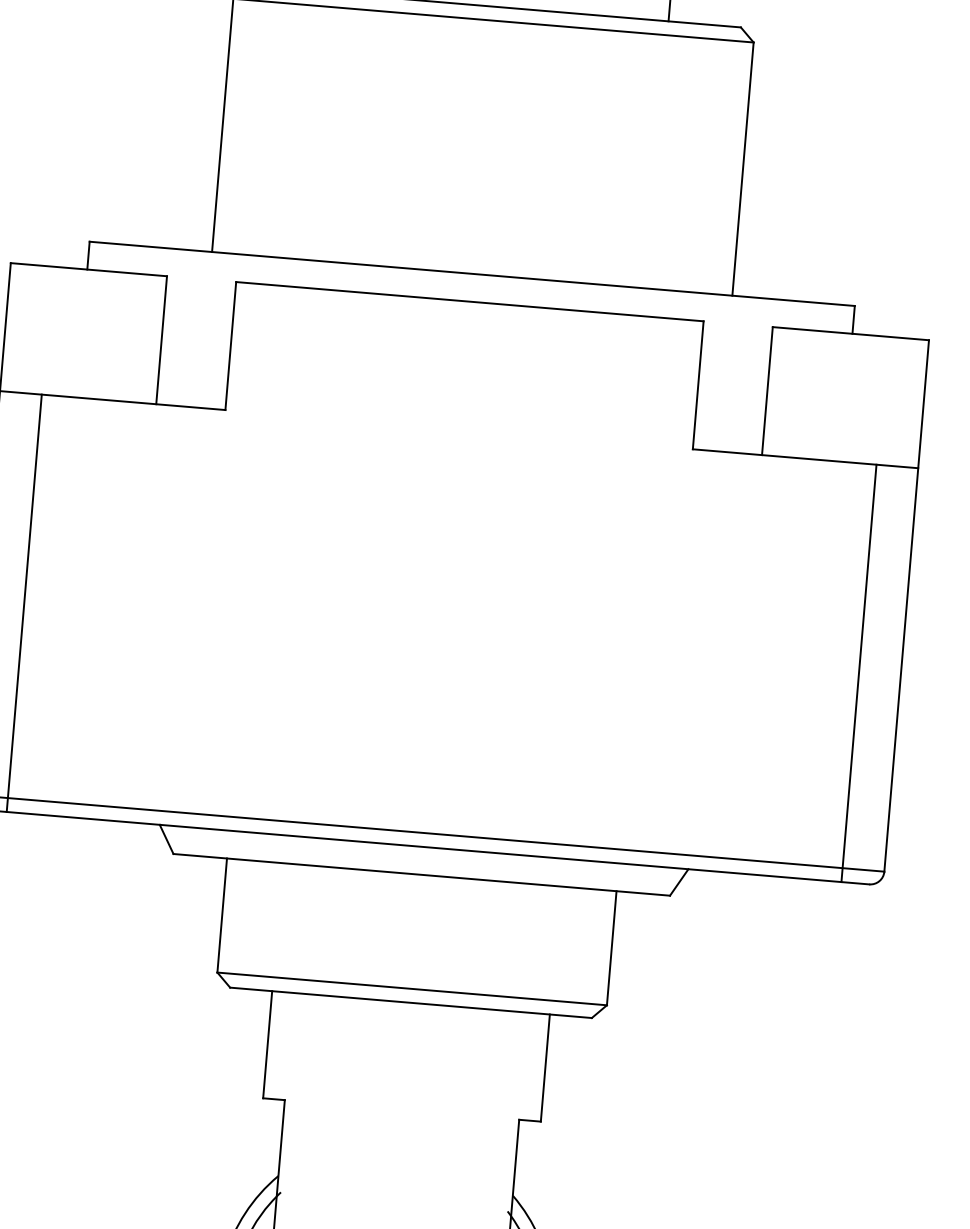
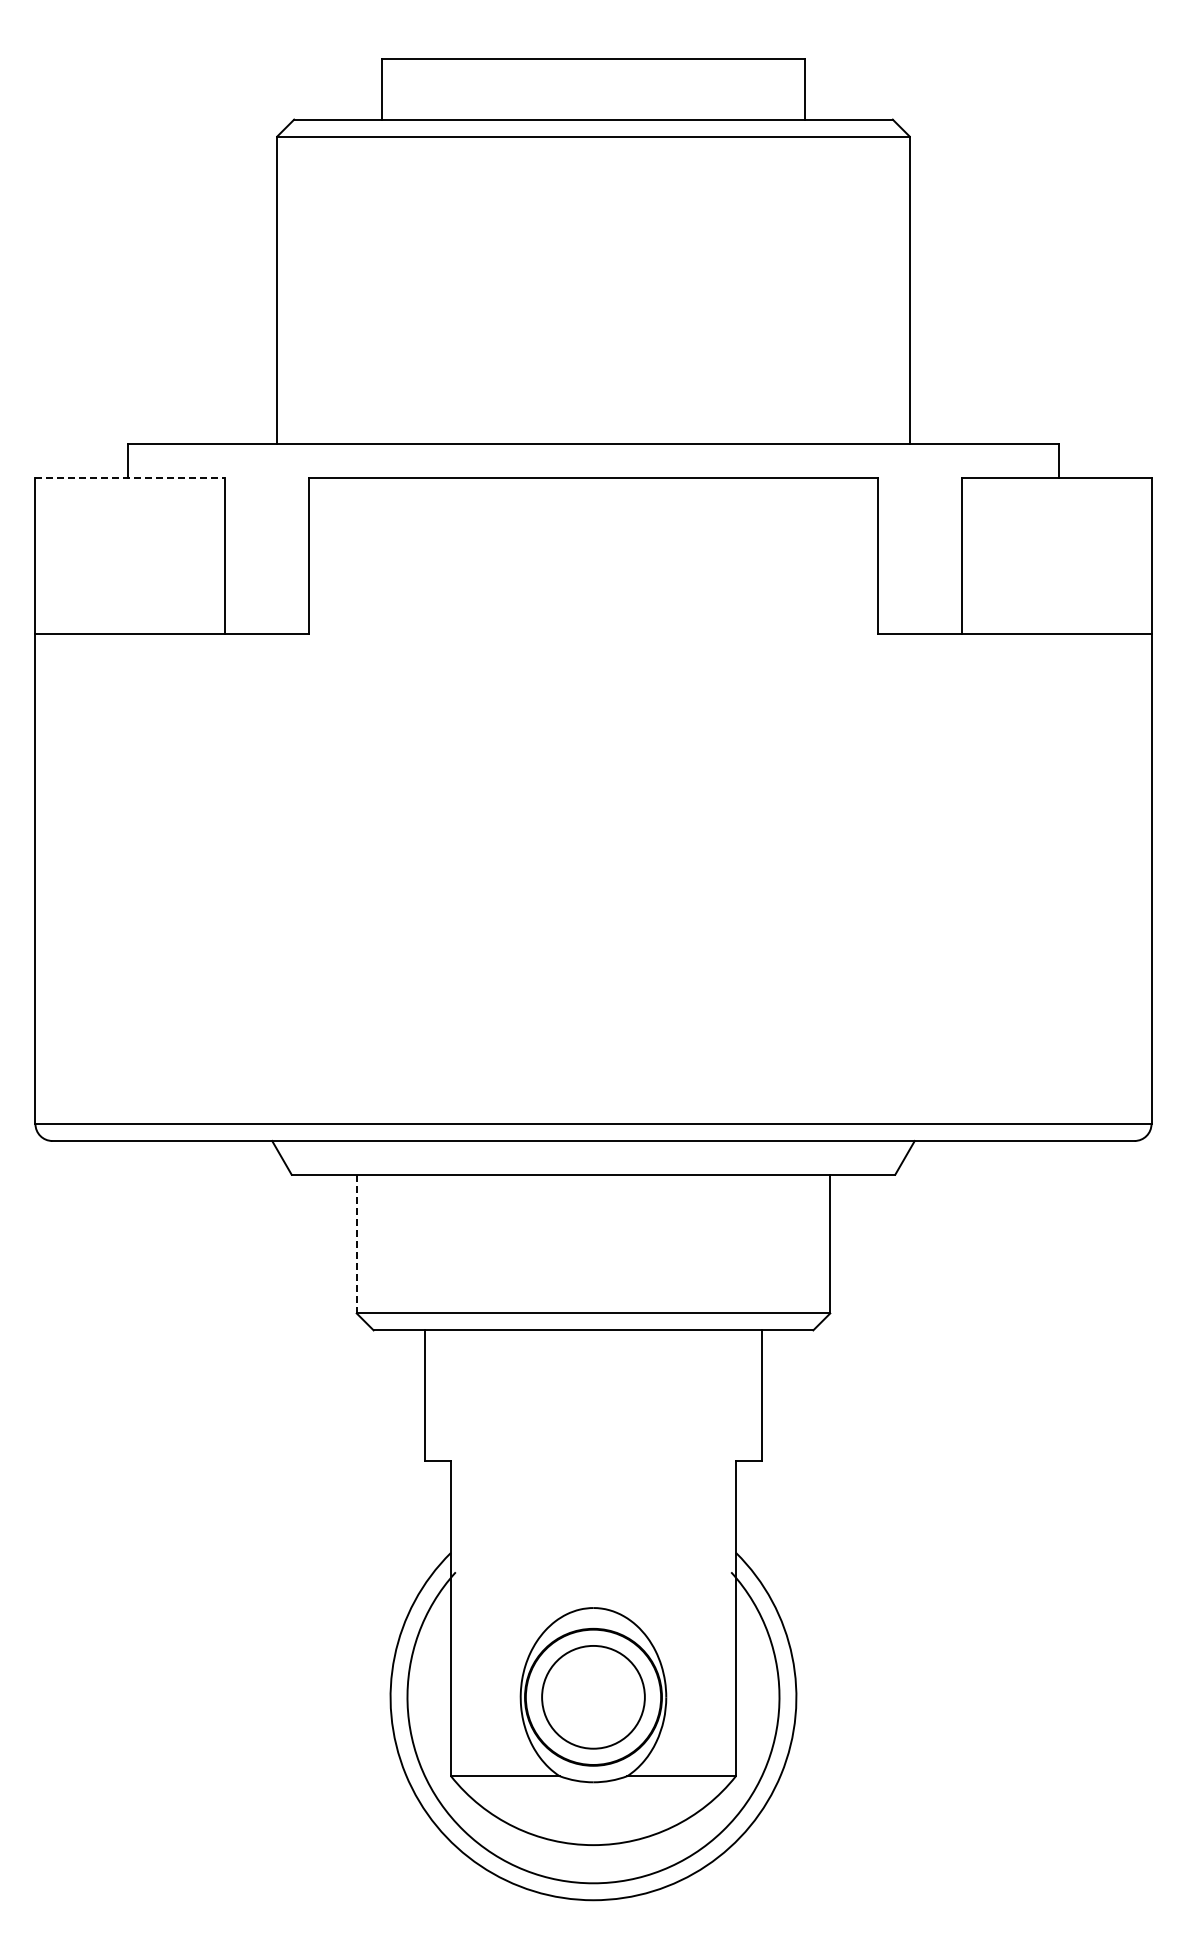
line: (88, 270) -> (130, 478), solid -> dashed
line: (24, 602) -> (86, 886), removed
line: (858, 672) -> (1100, 886), removed
line: (221, 915) -> (356, 1244), solid -> dashed

